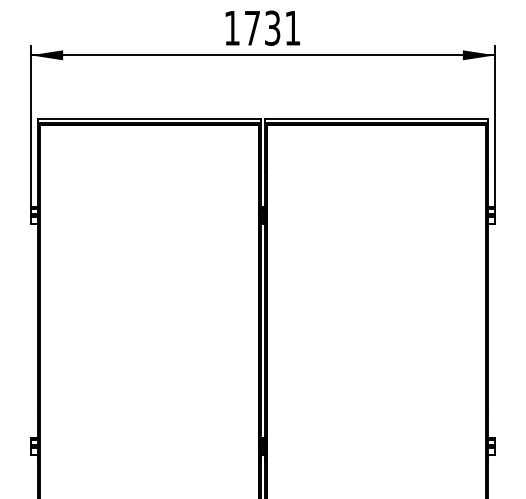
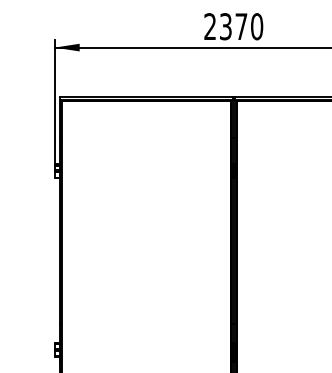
text: (262, 27) -> (233, 26), 1731 -> 2370

